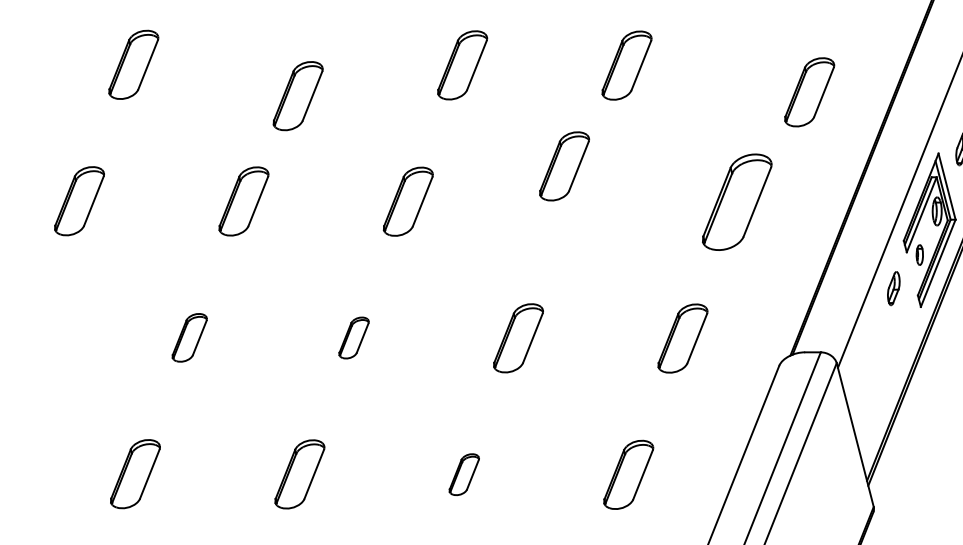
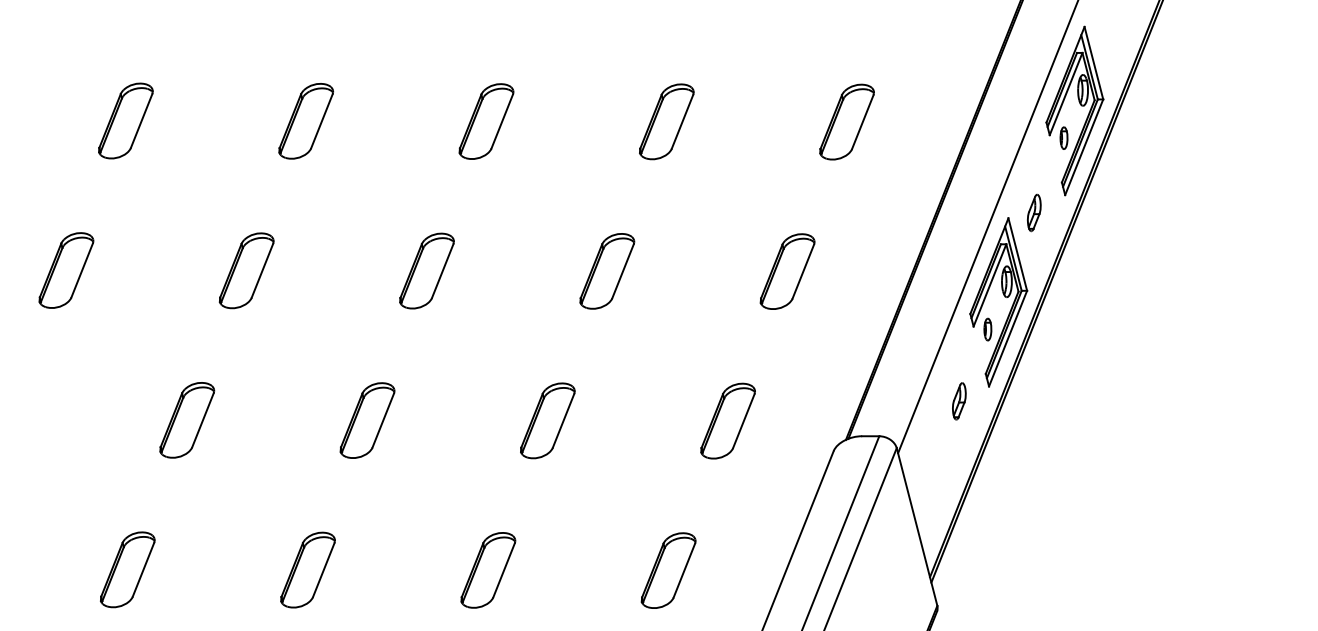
part: (809, 91) -> (846, 121), moved
part: (298, 96) -> (306, 121), moved
part: (564, 166) -> (607, 271), moved
part: (737, 202) -> (787, 271), size x0.71
part: (893, 288) -> (959, 401), moved
part: (189, 337) -> (187, 420), size x1.43
part: (354, 337) -> (367, 420), size x1.67
part: (464, 474) -> (488, 570), size x1.67

